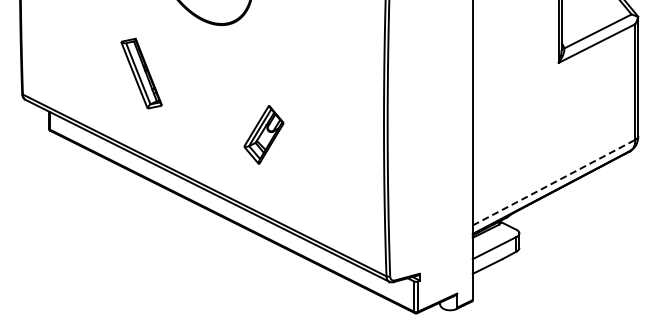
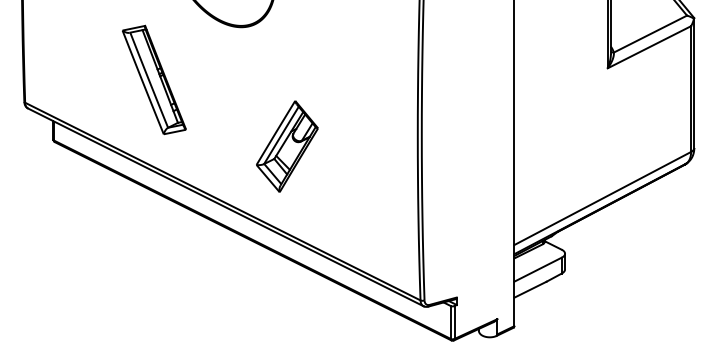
part: (141, 73) -> (154, 79), size x1.43
part: (263, 134) -> (286, 146), size x1.43
line: (554, 182) -> (603, 198), dashed -> solid

